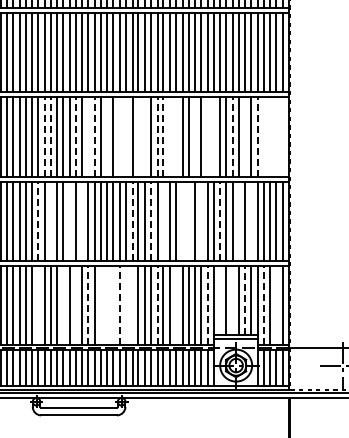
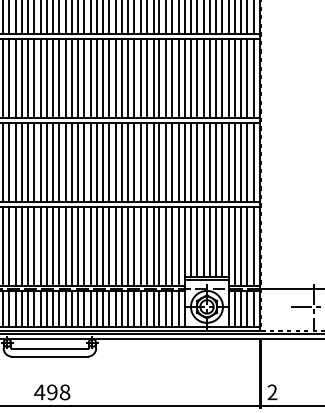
line: (44, 136) -> (15, 77), dashed -> solid
line: (50, 136) -> (21, 77), dashed -> solid
line: (75, 136) -> (46, 77), dashed -> solid
line: (88, 136) -> (59, 77), added
line: (95, 136) -> (66, 77), dashed -> solid
line: (107, 136) -> (78, 77), added
line: (120, 136) -> (91, 77), added
line: (125, 136) -> (96, 77), added
line: (138, 136) -> (109, 77), added
line: (145, 136) -> (116, 77), added
line: (157, 136) -> (128, 77), dashed -> solid
line: (163, 136) -> (134, 77), dashed -> solid
line: (170, 136) -> (141, 77), added
line: (176, 136) -> (147, 77), added
line: (195, 136) -> (166, 77), added
line: (207, 136) -> (178, 77), added
line: (213, 136) -> (184, 77), added
line: (232, 136) -> (203, 77), dashed -> solid
line: (245, 136) -> (216, 77), added
line: (257, 136) -> (228, 77), dashed -> solid
line: (263, 136) -> (234, 77), added
line: (270, 136) -> (241, 77), added
line: (276, 136) -> (247, 77), added
line: (282, 136) -> (253, 77), added
line: (50, 220) -> (21, 161), added
line: (69, 220) -> (40, 161), added
line: (82, 220) -> (53, 161), added
line: (163, 220) -> (134, 161), added
line: (182, 220) -> (153, 161), added
line: (188, 220) -> (159, 161), added
line: (201, 220) -> (172, 161), added
line: (238, 220) -> (209, 161), added
line: (251, 220) -> (222, 161), added
line: (38, 221) -> (9, 162), dashed -> solid
line: (132, 221) -> (103, 162), dashed -> solid
line: (151, 221) -> (122, 162), dashed -> solid
line: (220, 221) -> (191, 162), dashed -> solid
line: (220, 300) -> (191, 241), added
line: (232, 300) -> (203, 241), added
line: (245, 300) -> (216, 241), dashed -> solid
line: (38, 304) -> (9, 245), added
line: (63, 304) -> (34, 245), added
line: (75, 304) -> (46, 245), added
line: (100, 304) -> (71, 245), added
line: (107, 304) -> (78, 245), added
line: (113, 304) -> (84, 245), added
line: (125, 304) -> (96, 245), added
line: (132, 304) -> (103, 245), added
line: (176, 304) -> (147, 245), added
line: (276, 304) -> (247, 245), added
line: (88, 305) -> (59, 246), dashed -> solid
line: (120, 305) -> (91, 246), dashed -> solid
line: (157, 305) -> (128, 246), dashed -> solid
line: (207, 305) -> (178, 246), dashed -> solid
line: (263, 305) -> (234, 246), dashed -> solid

